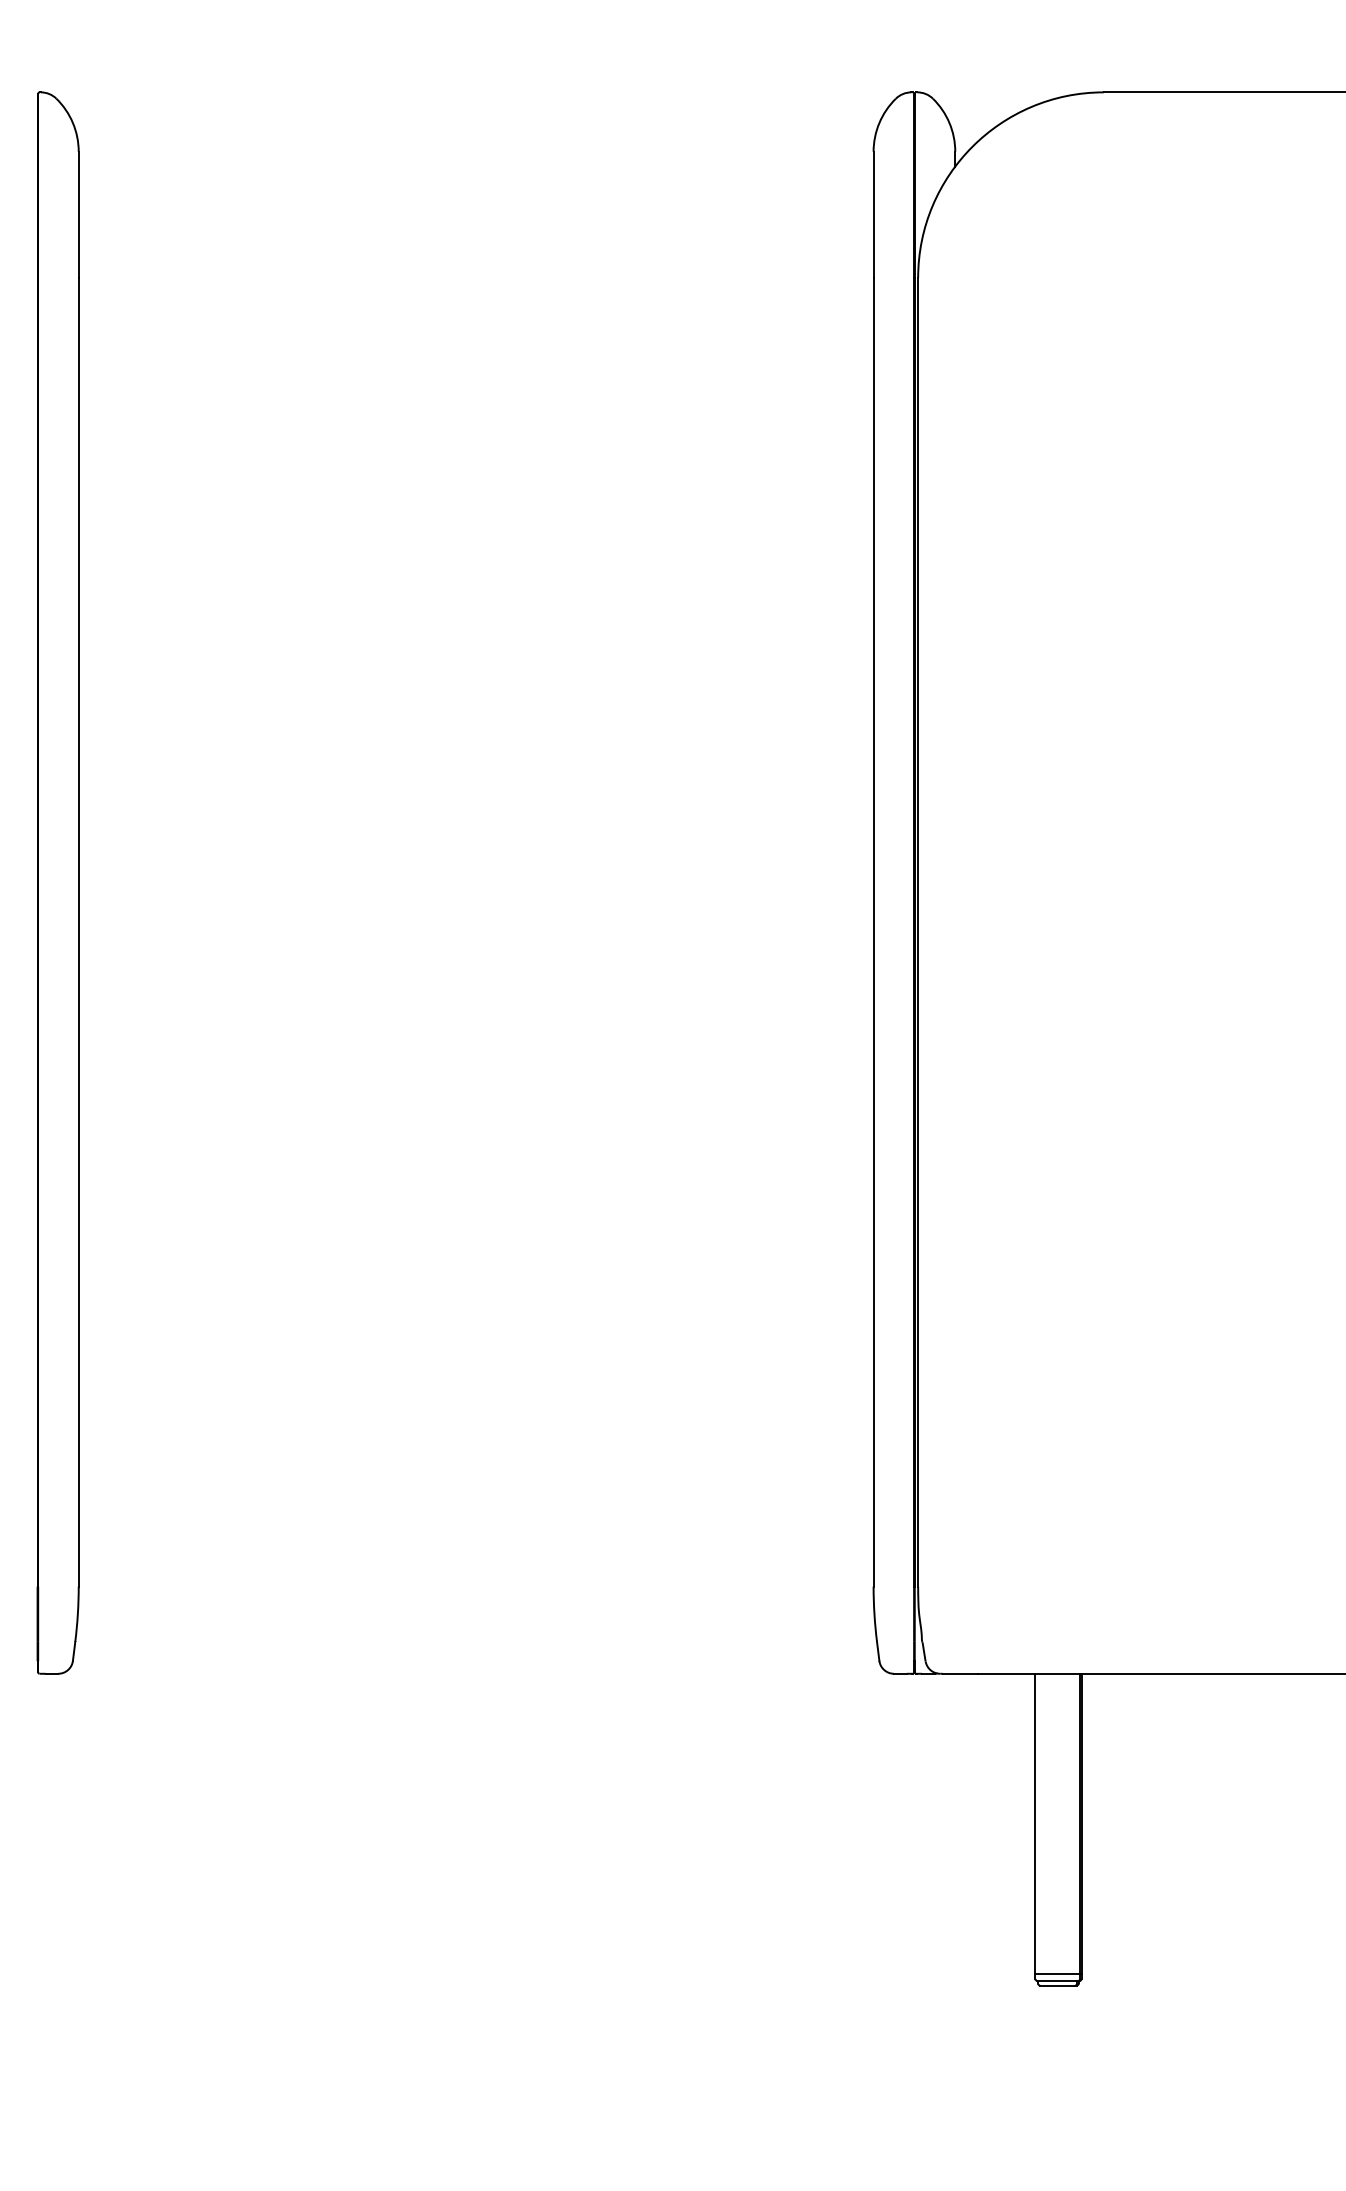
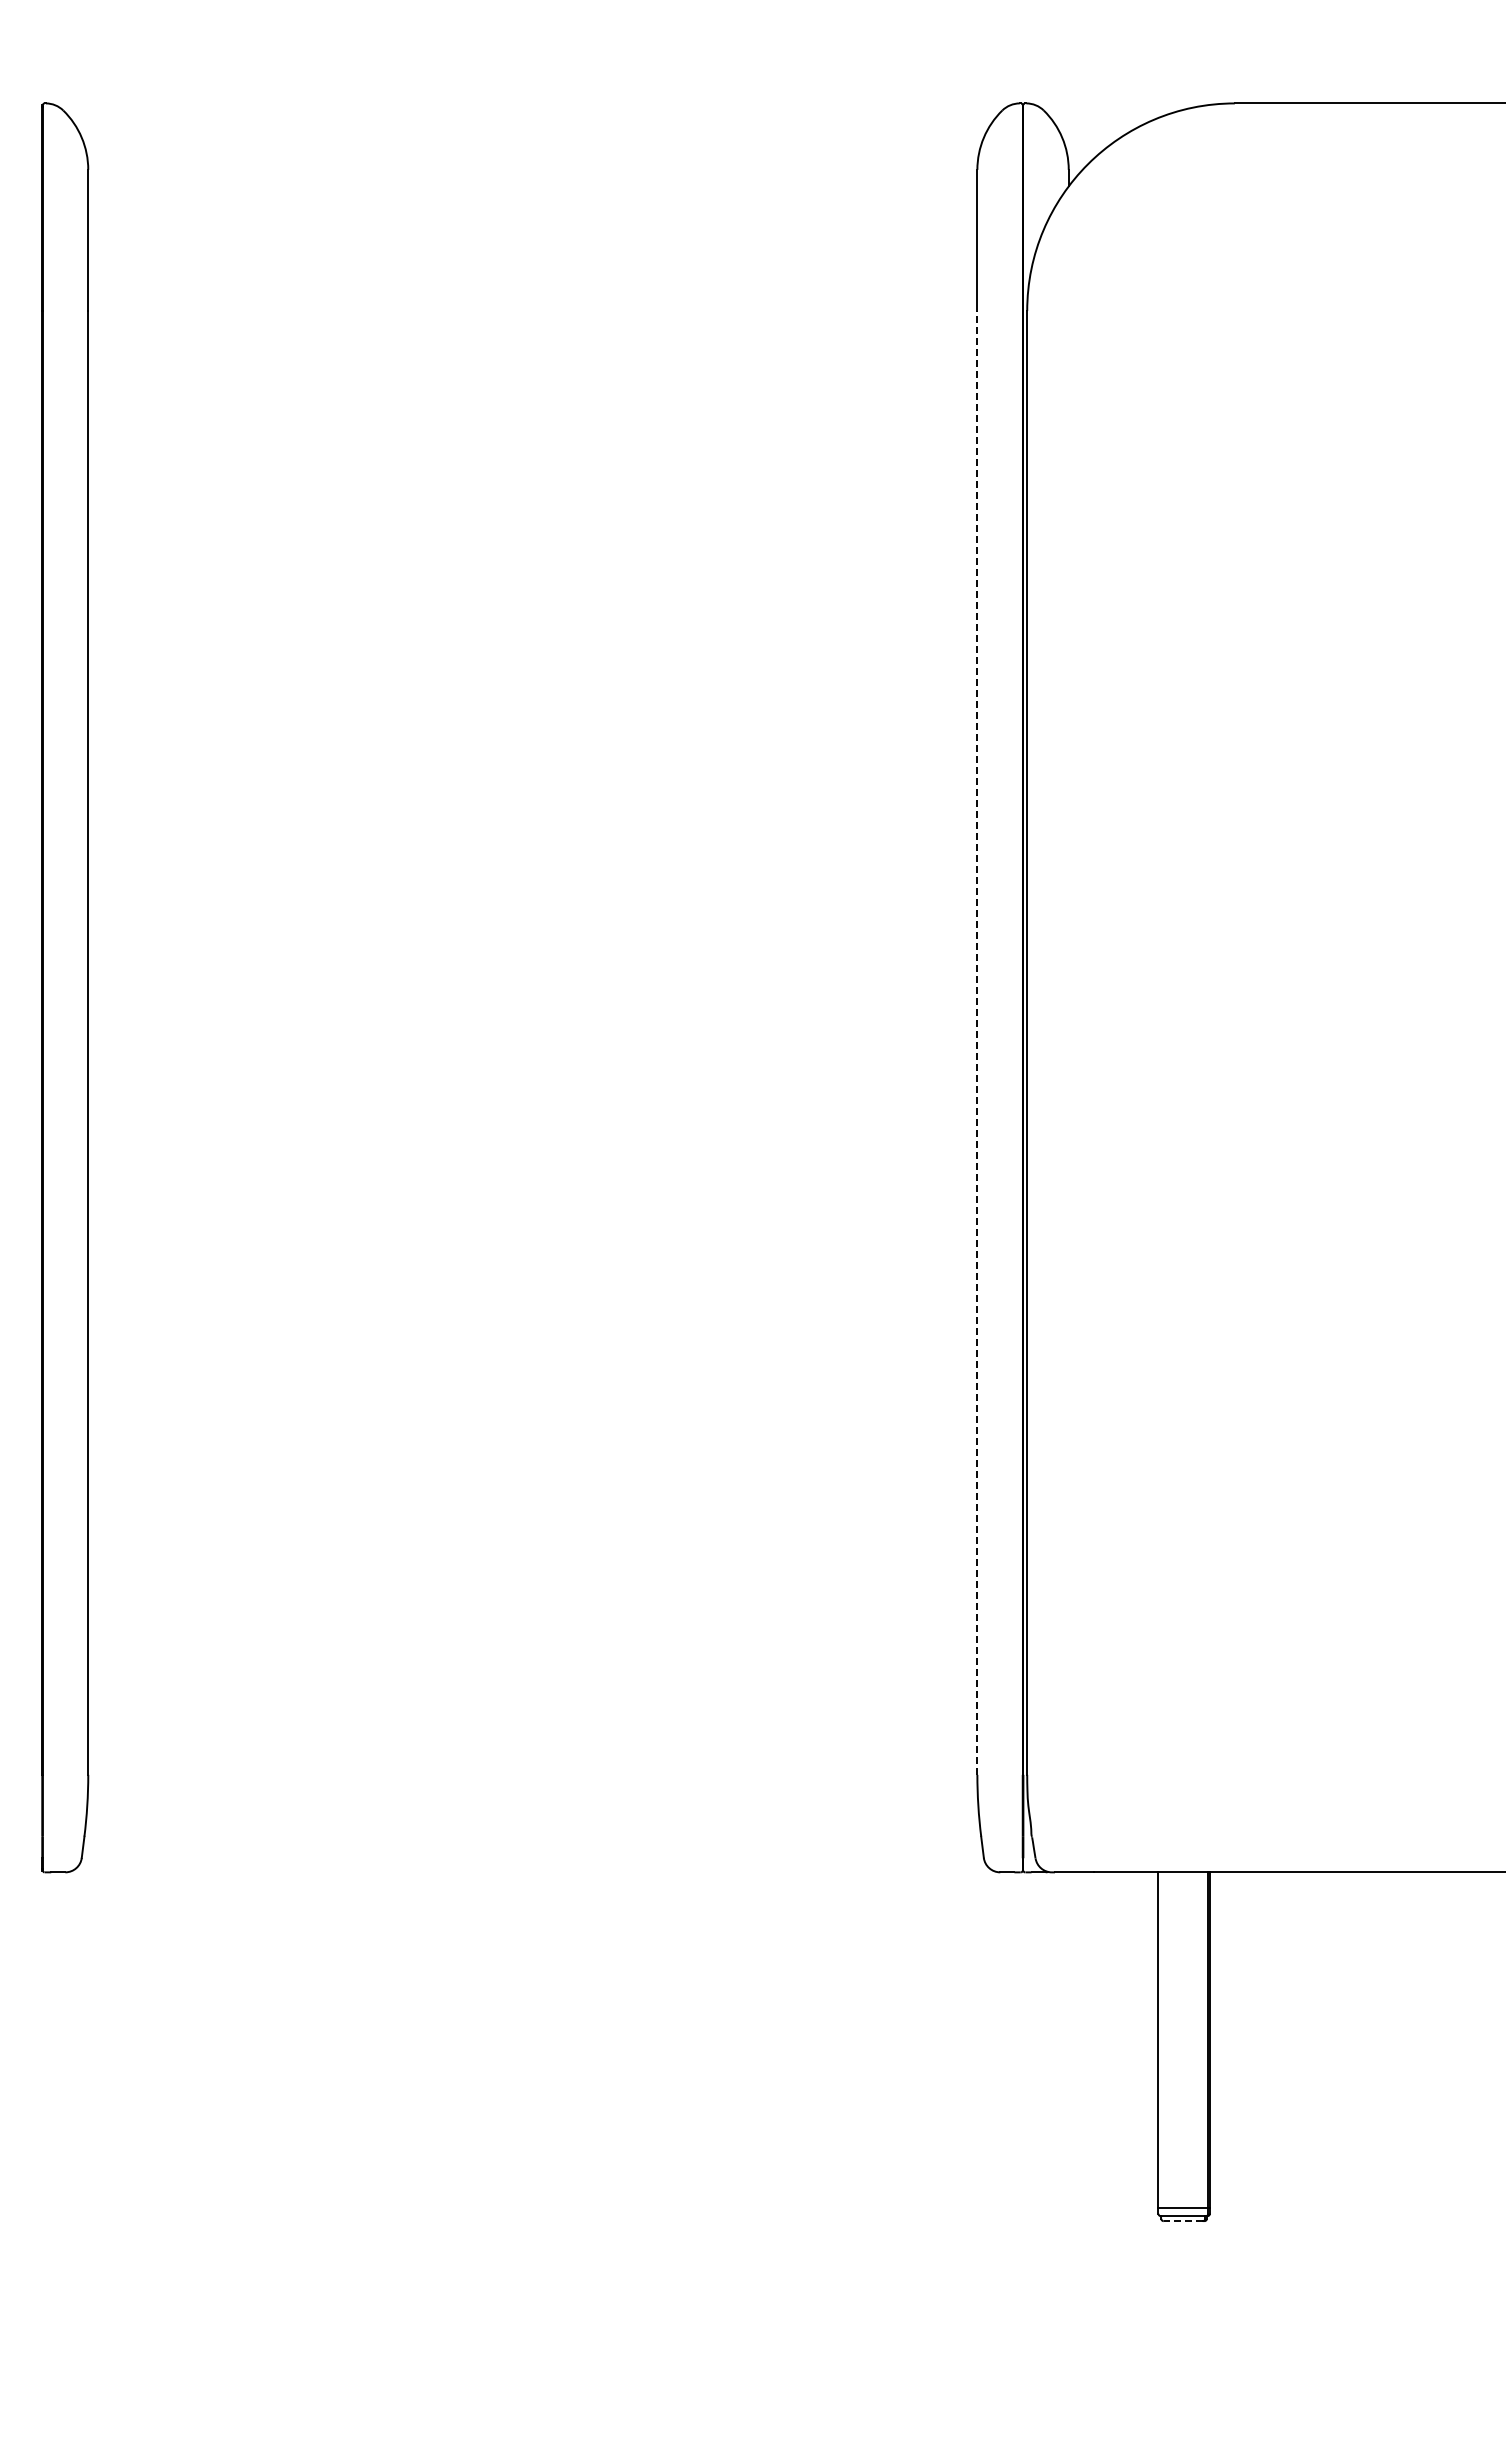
line: (873, 931) -> (977, 1042), solid -> dashed
line: (1056, 1985) -> (1182, 2221), solid -> dashed

